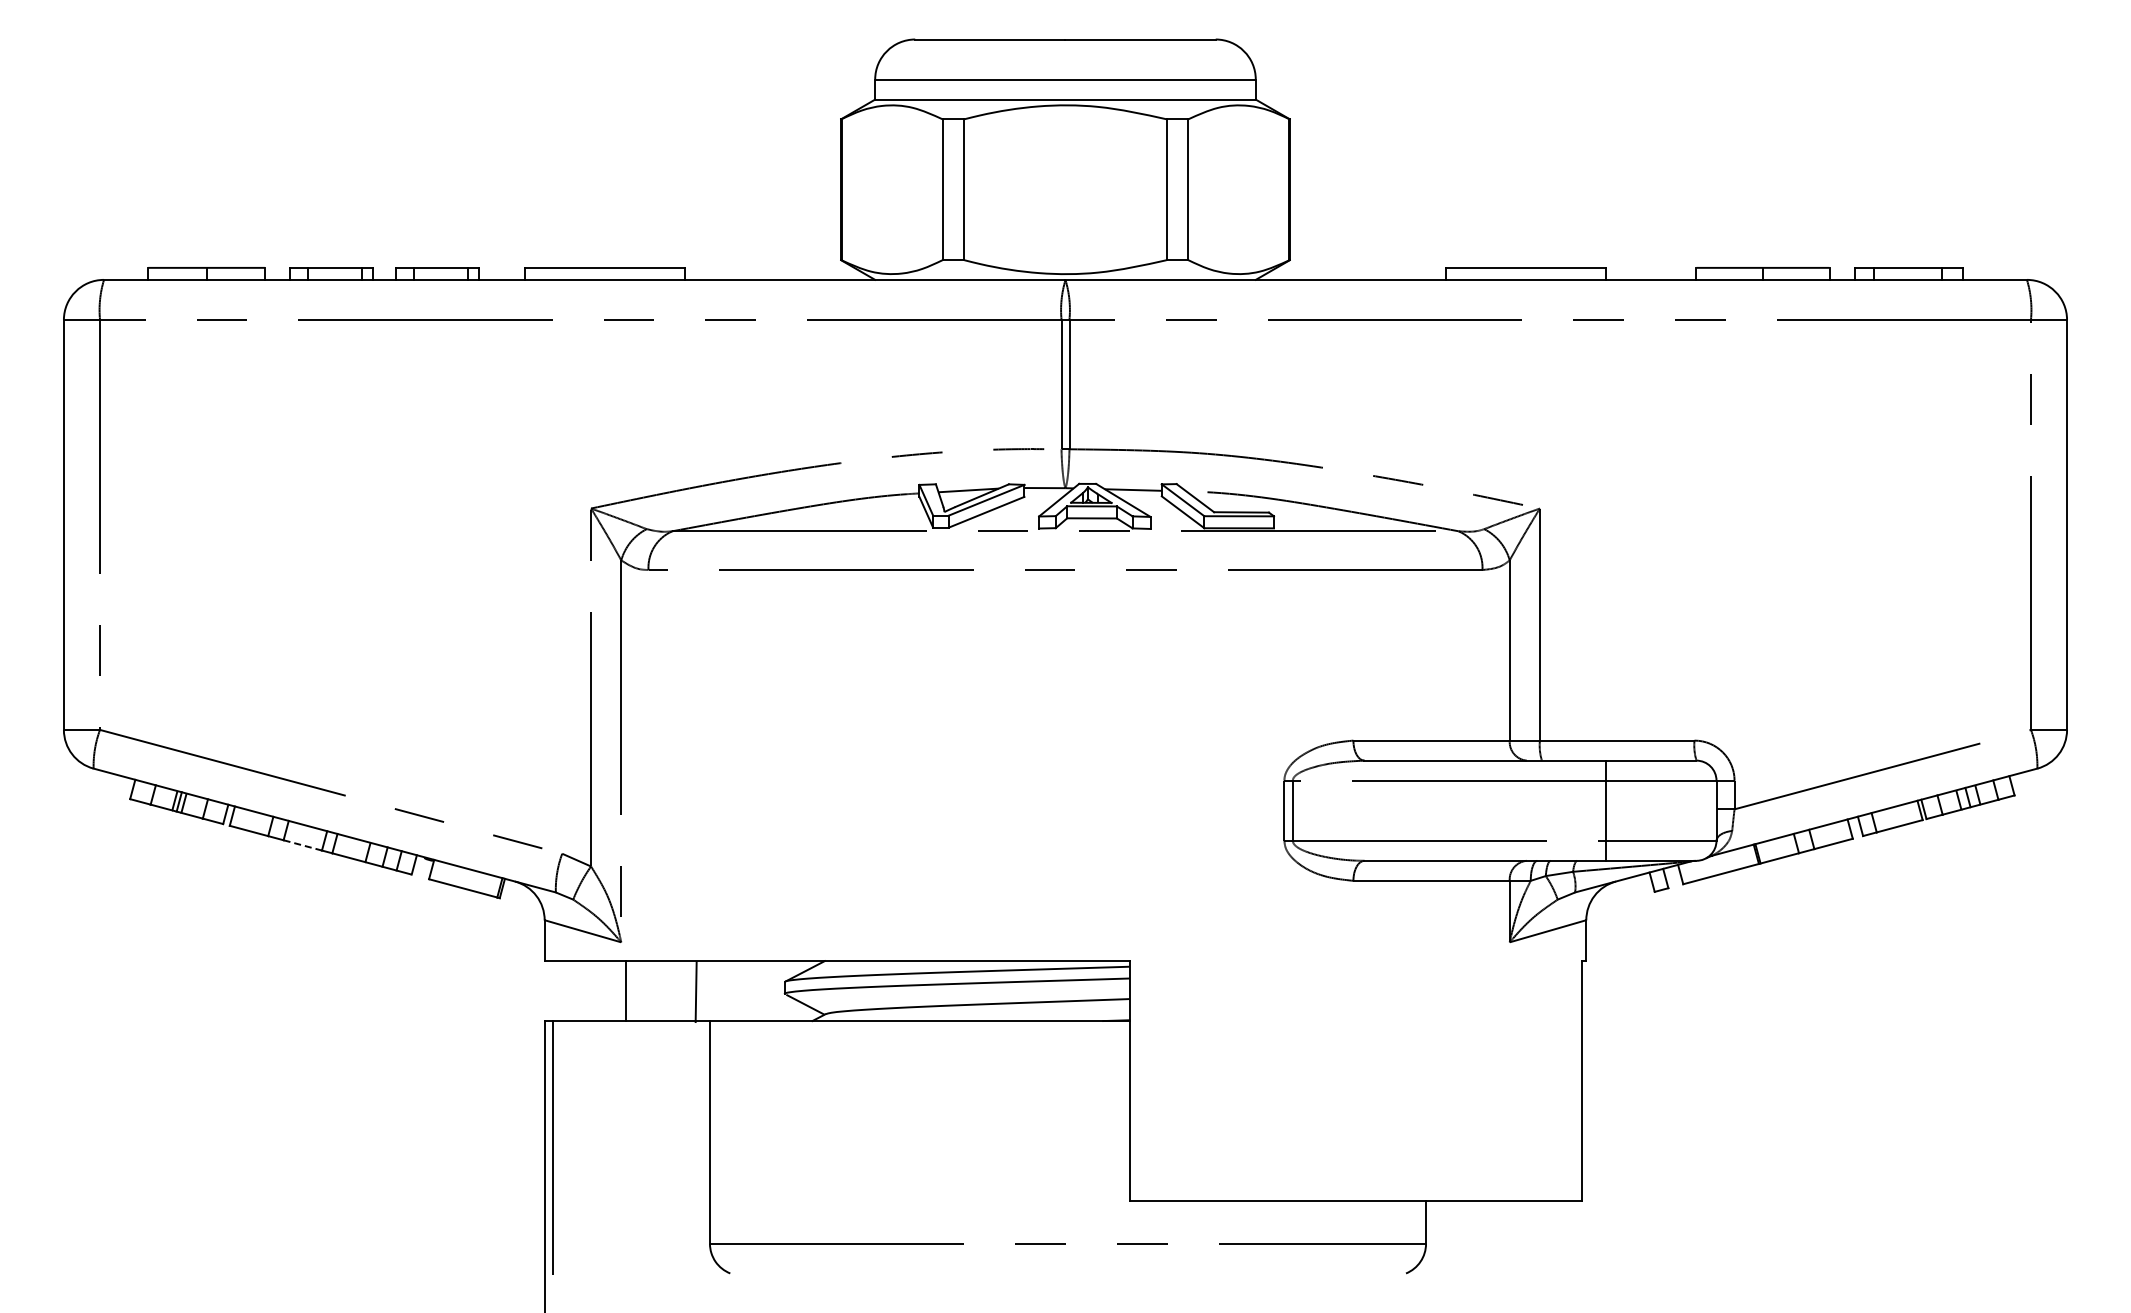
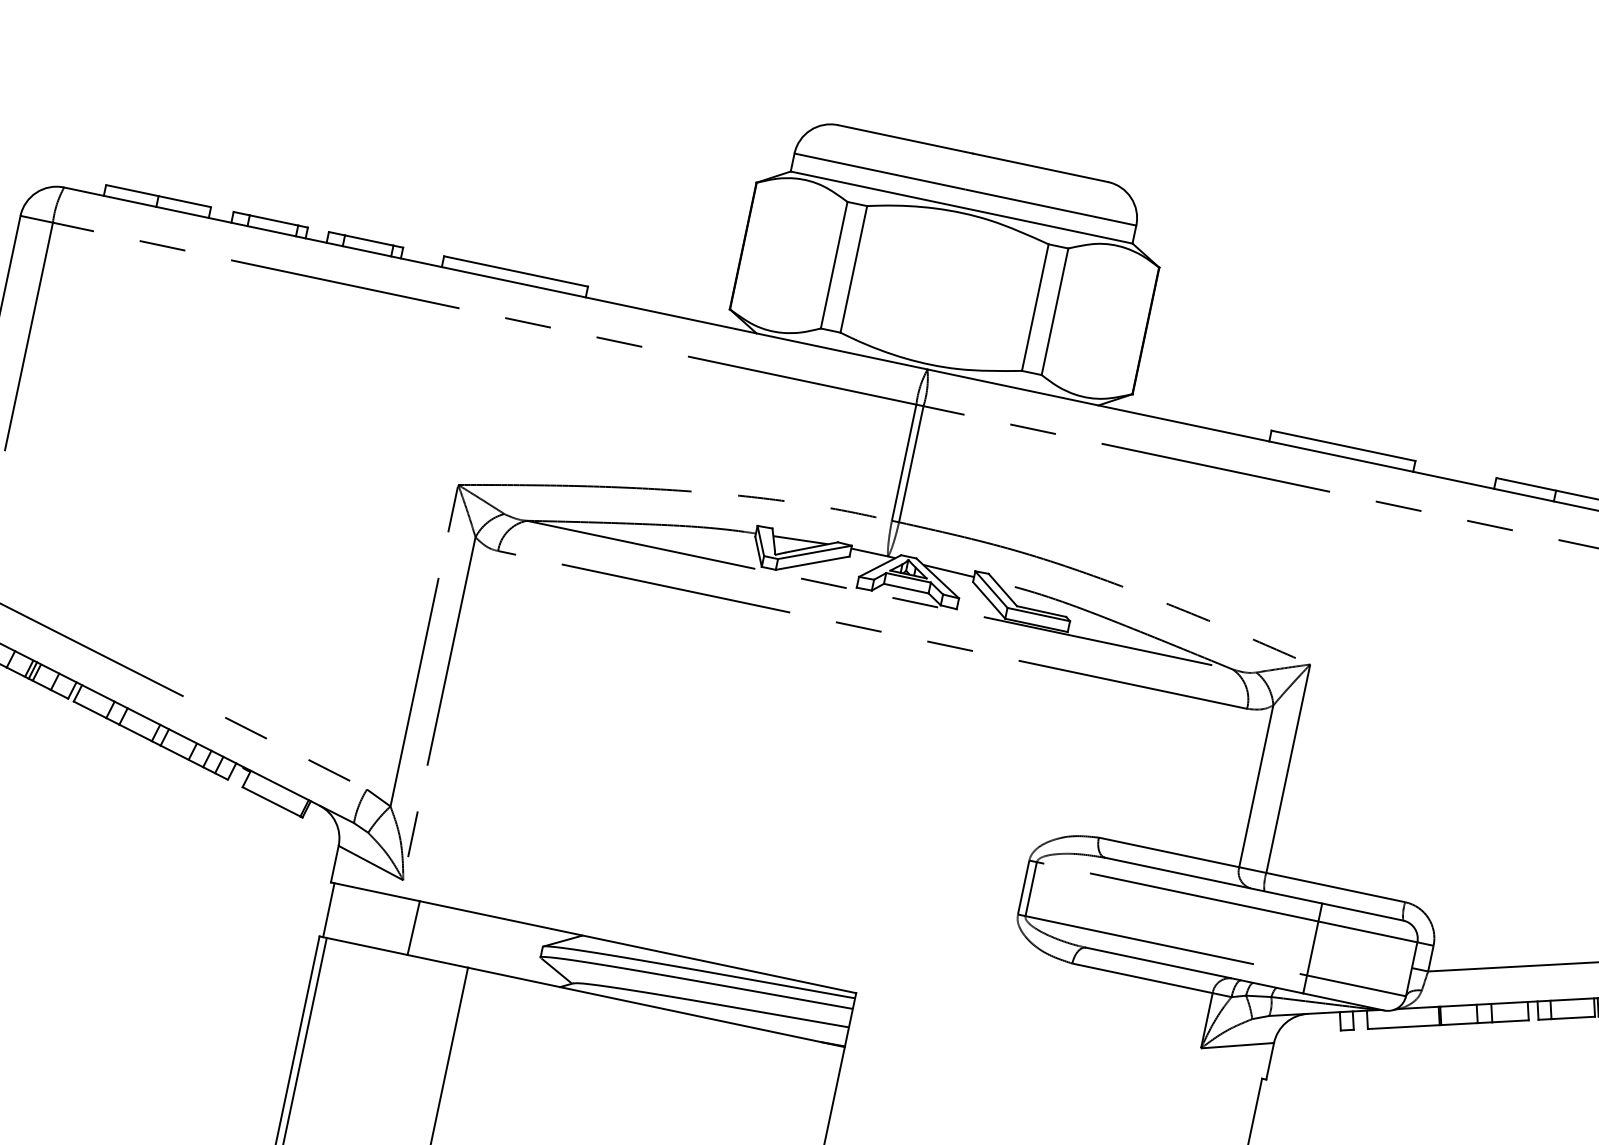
line: (302, 845) -> (135, 732), dashed -> solid
line: (625, 990) -> (328, 909), moved
line: (695, 991) -> (413, 927), moved

